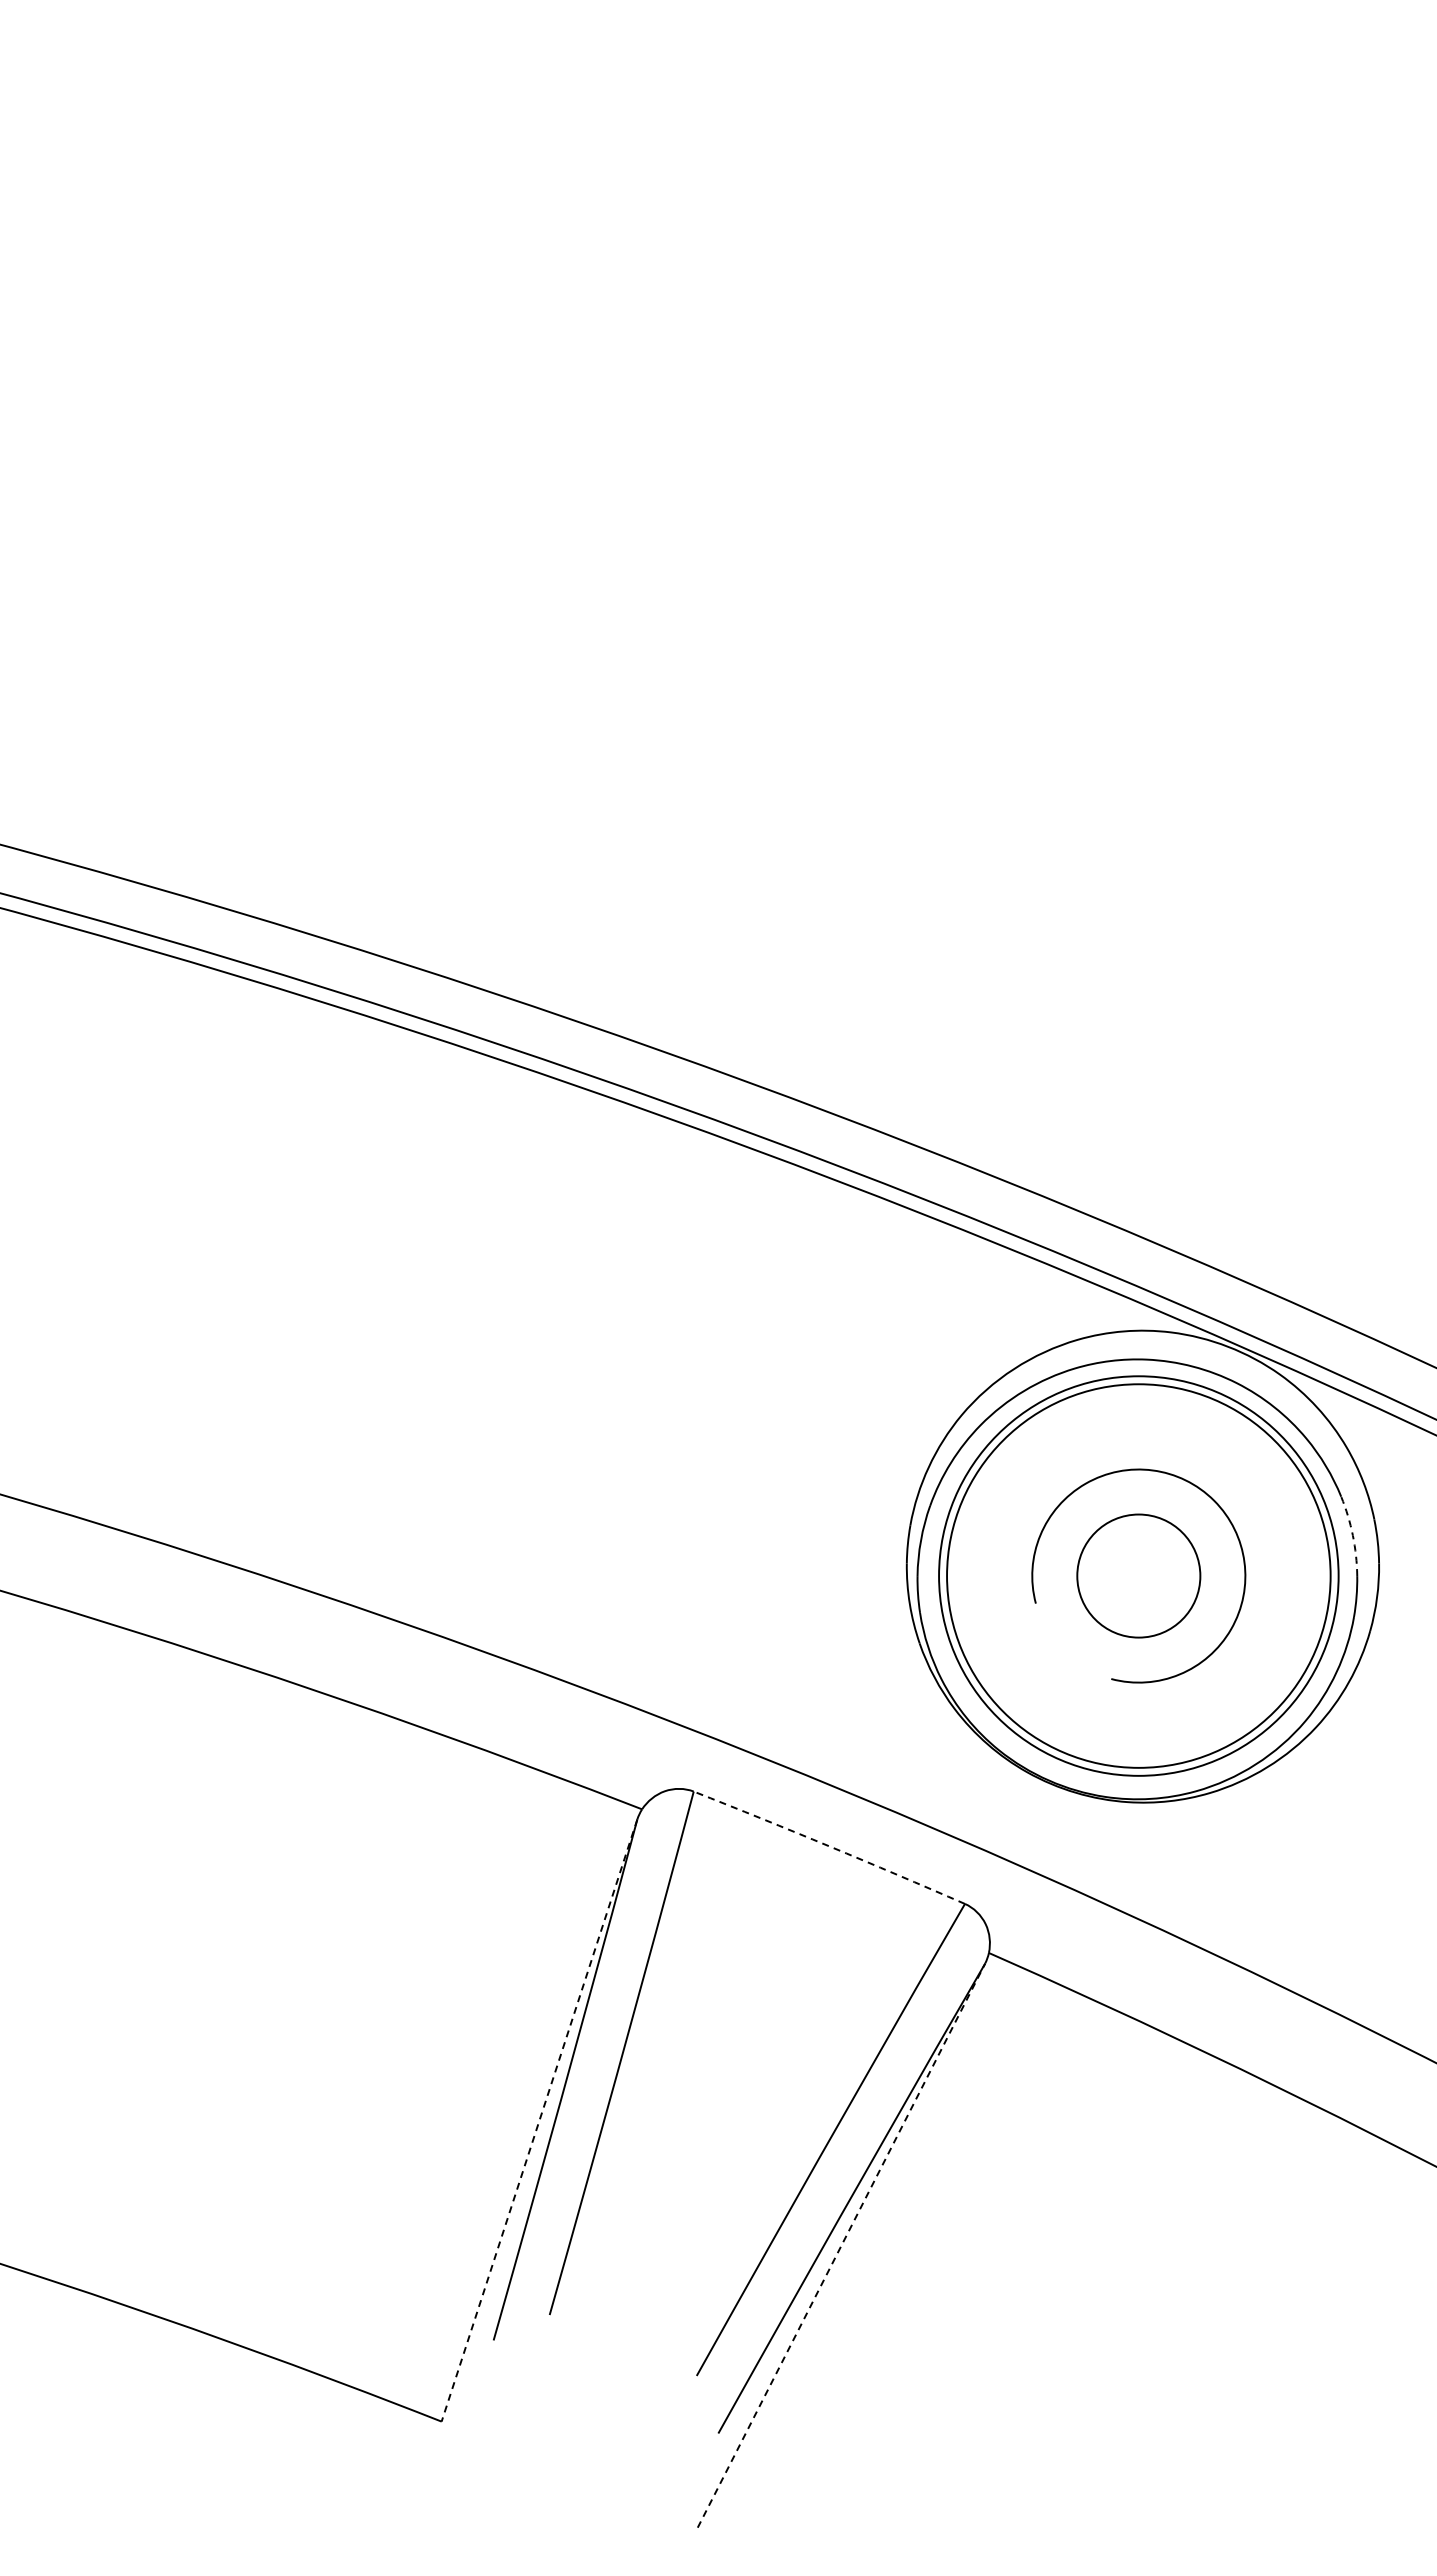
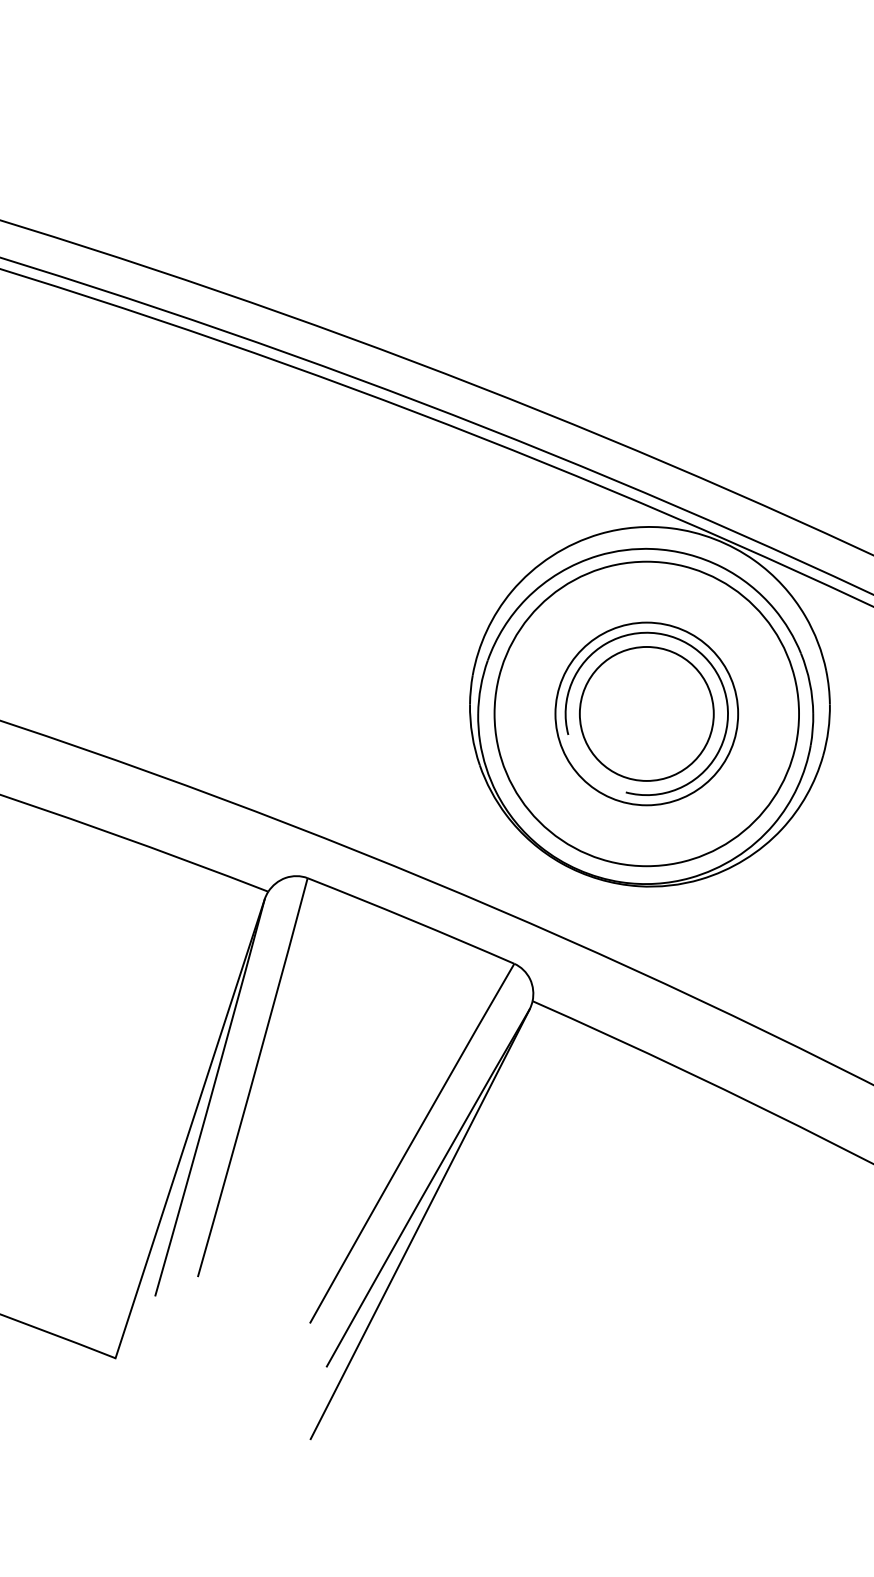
arc: (1352, 1535) -> (809, 683), dashed -> solid
circle: (1138, 1575) -> (646, 713), size x0.62
circle: (1138, 1575) -> (646, 713), size x1.43
arc: (829, 1846) -> (411, 920), dashed -> solid
line: (539, 2120) -> (190, 1128), dashed -> solid
line: (841, 2245) -> (420, 1224), dashed -> solid

